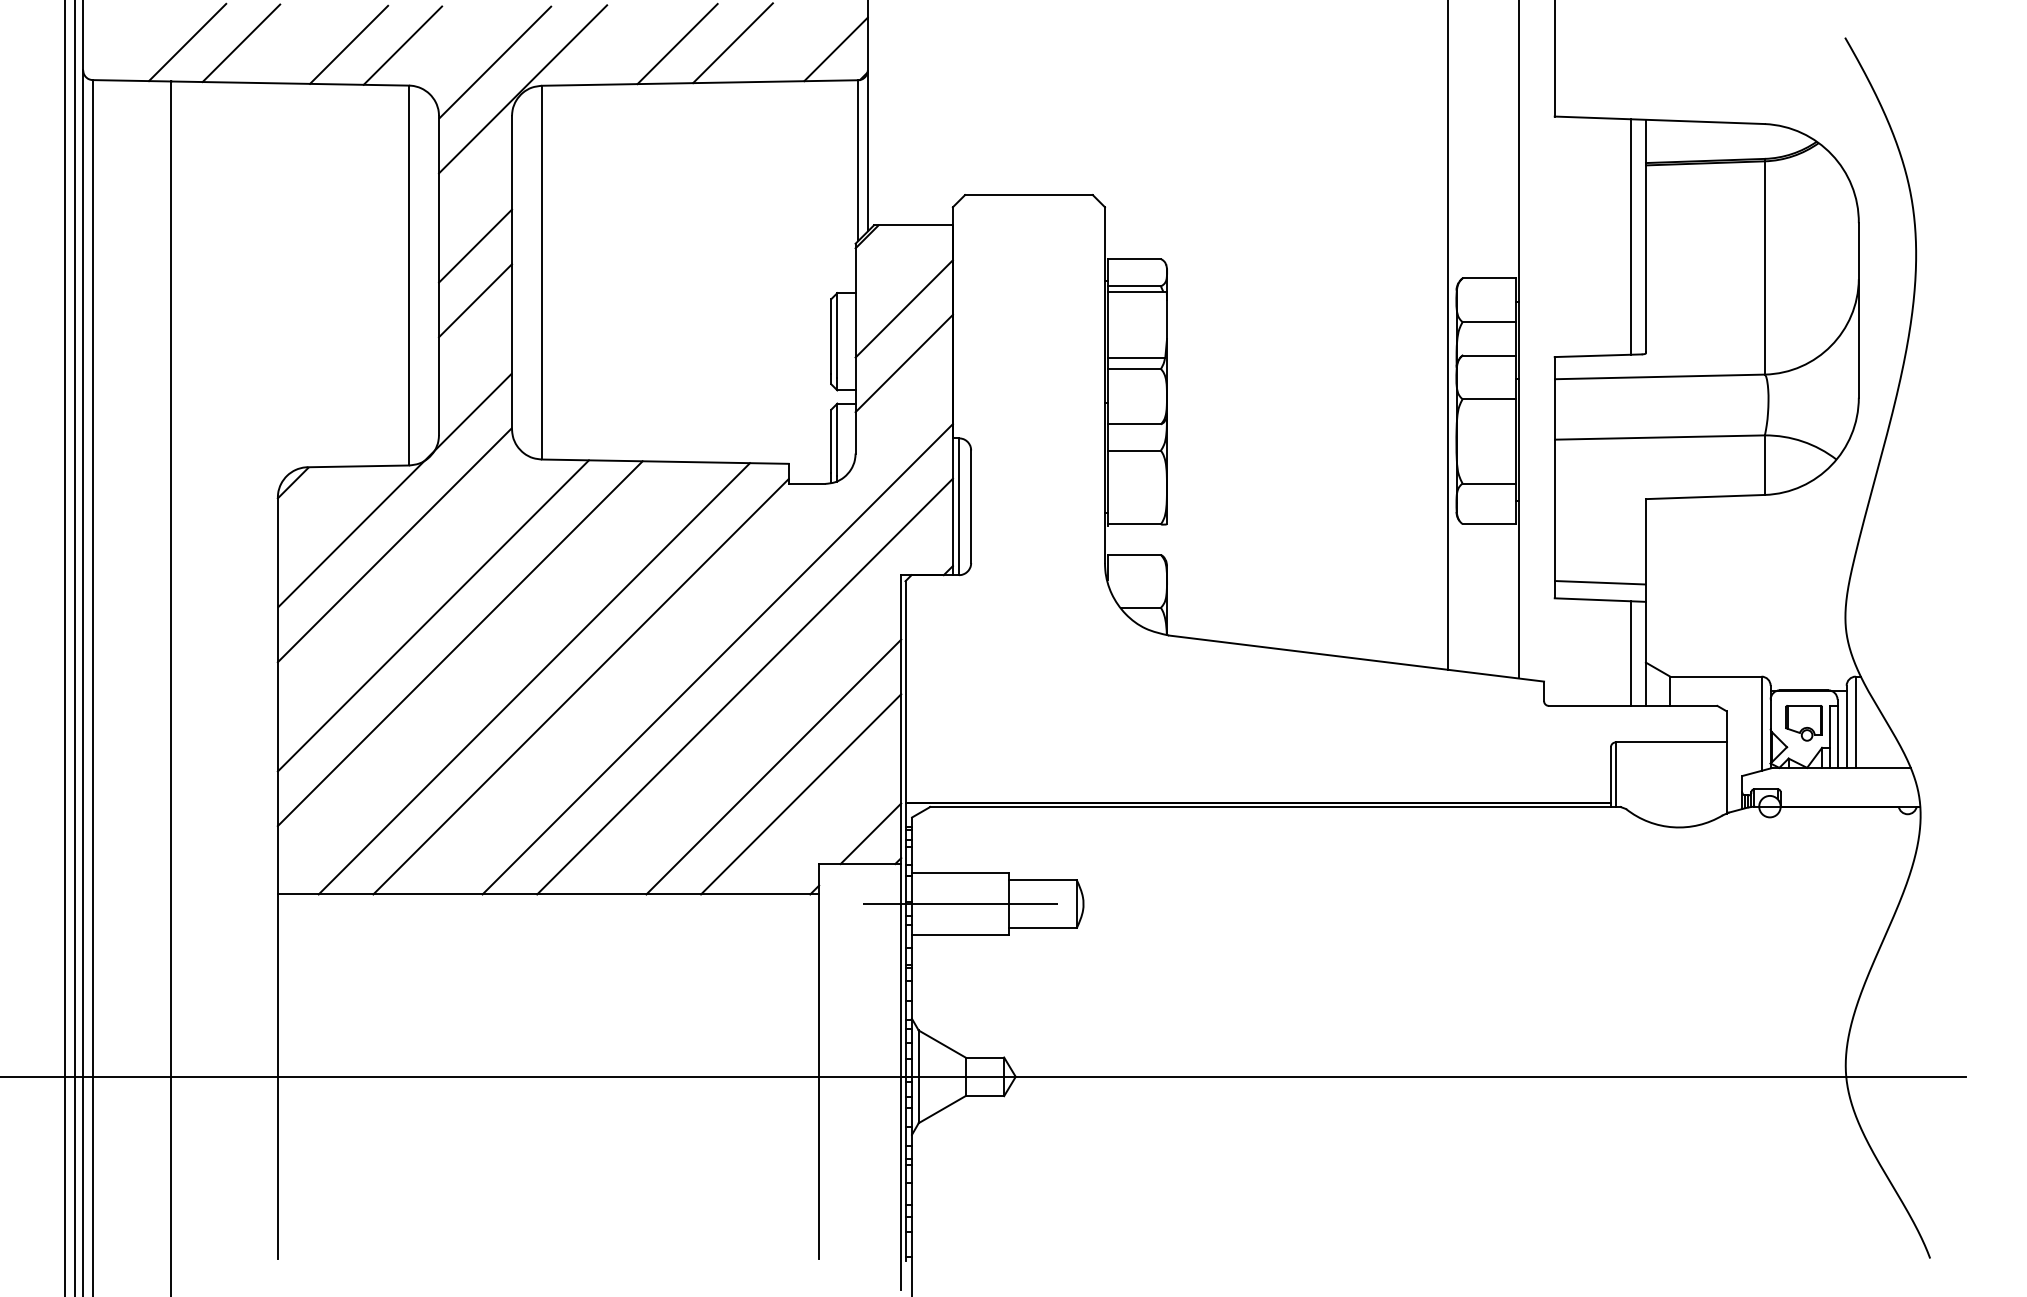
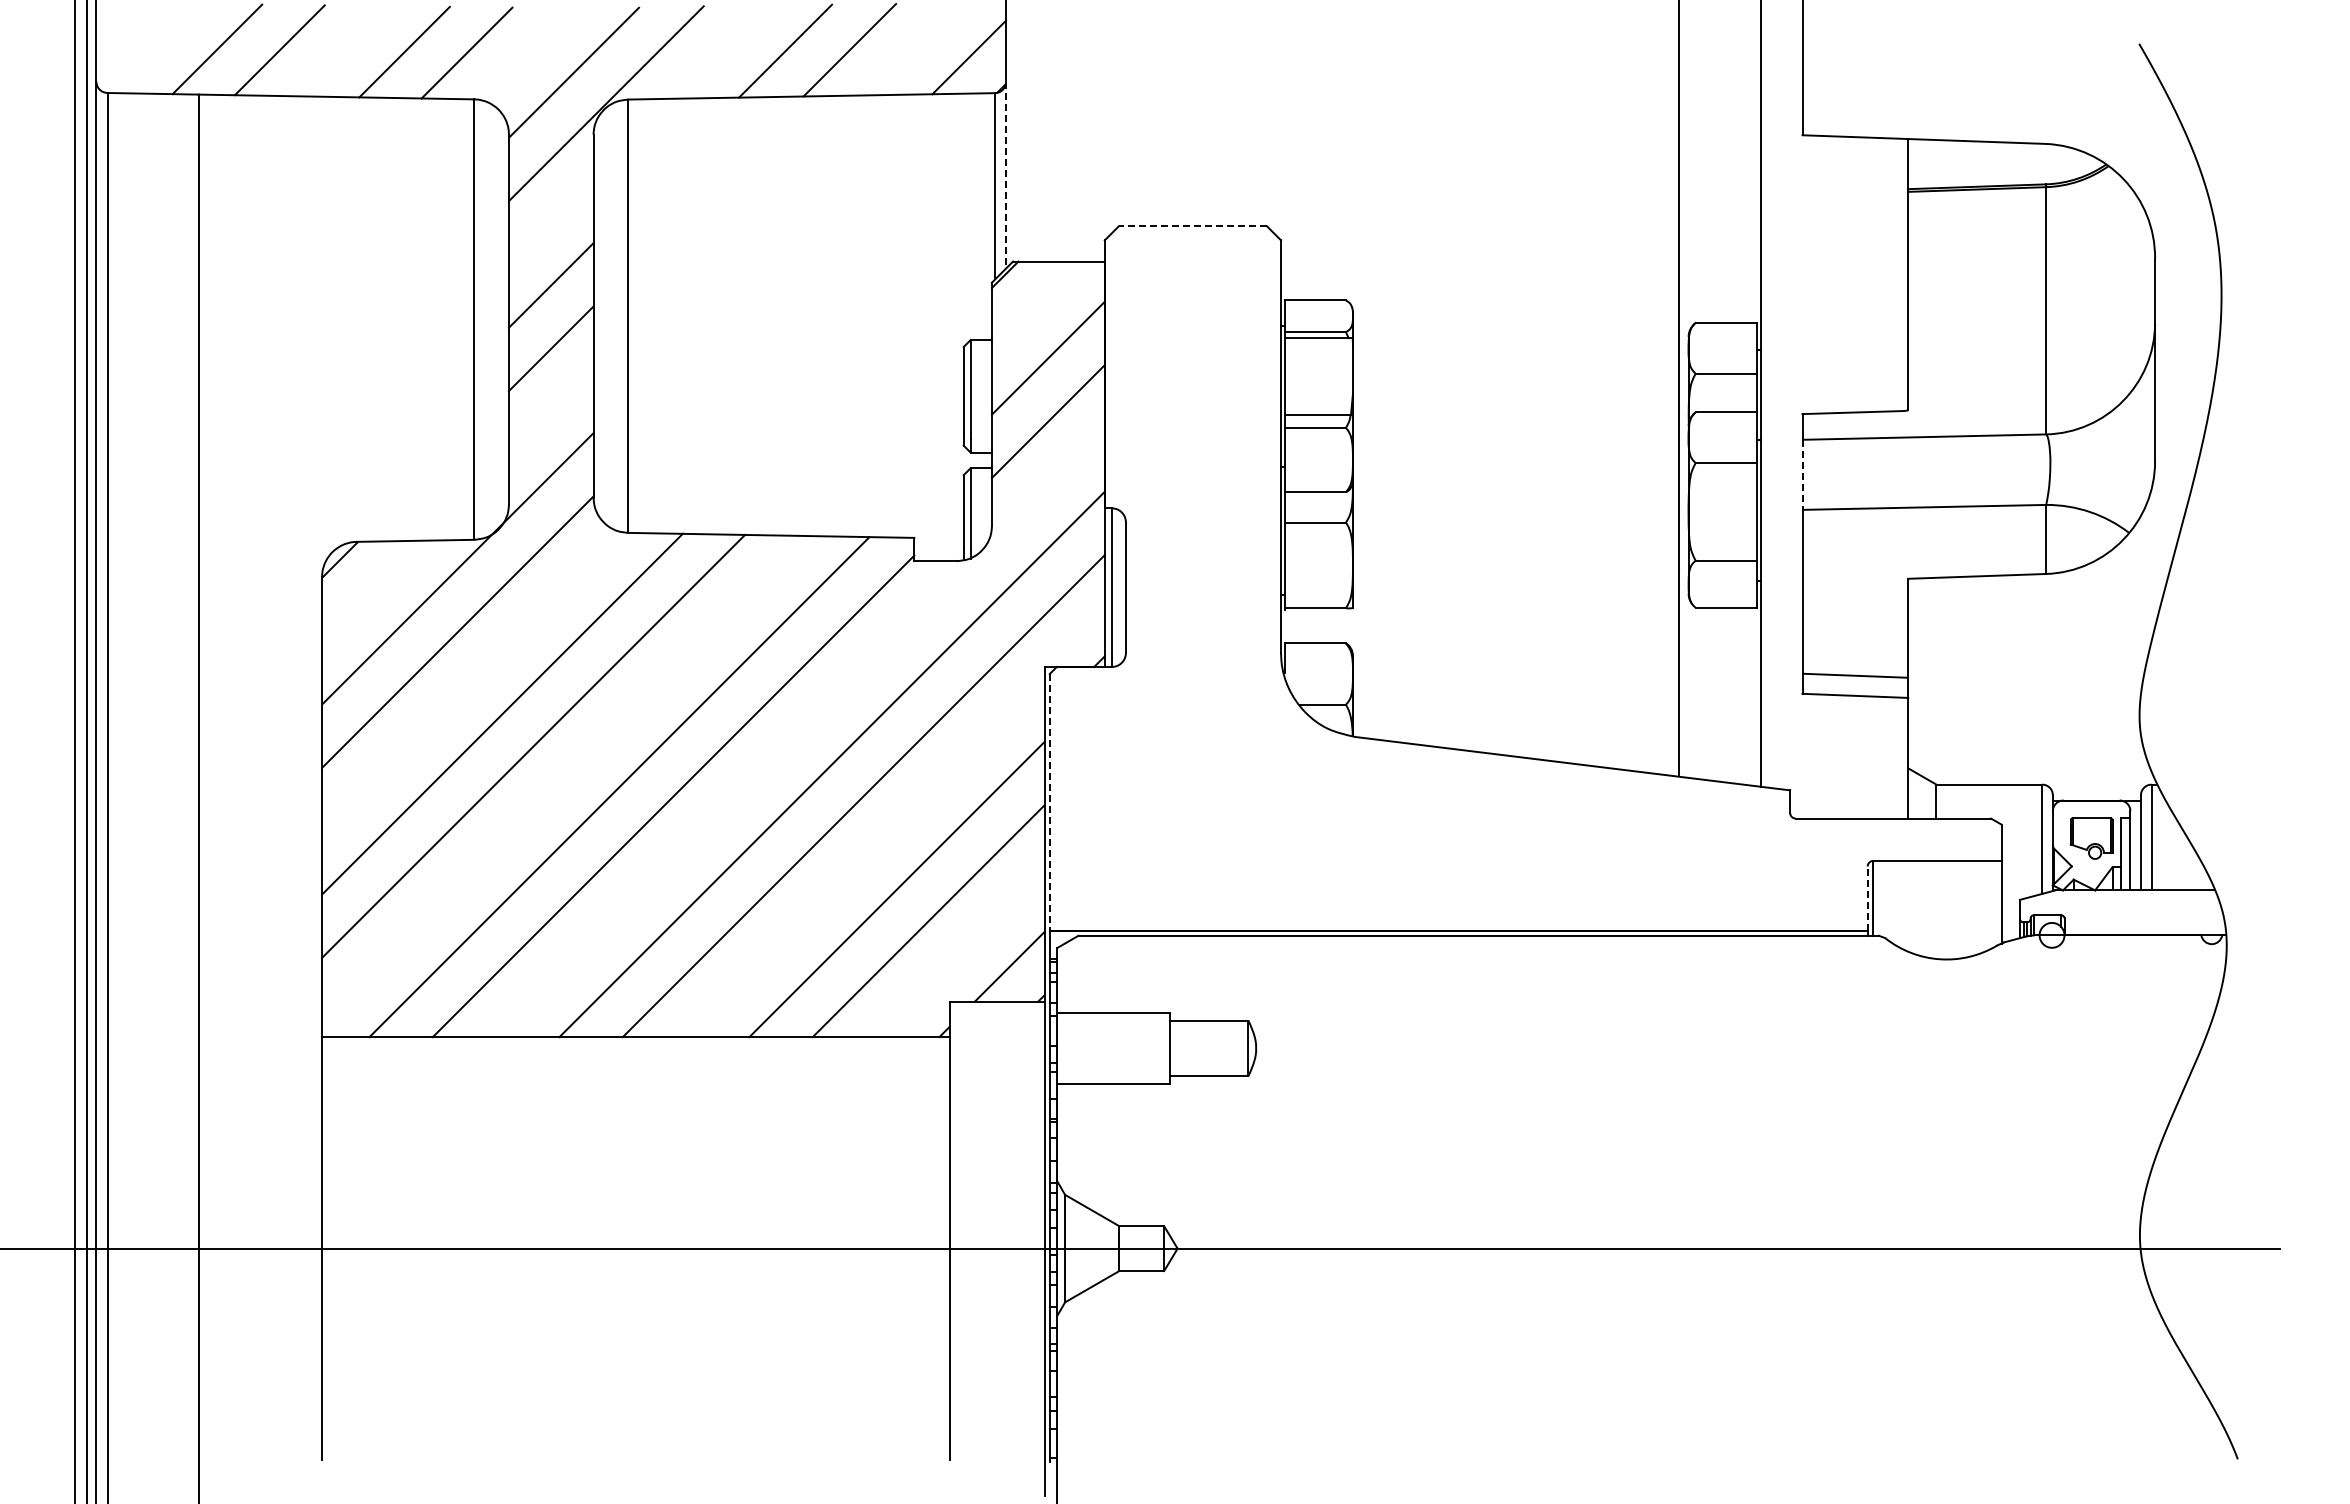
line: (868, 150) -> (1006, 174), solid -> dashed
line: (1028, 195) -> (1192, 226), solid -> dashed
line: (1630, 236) -> (1890, 274), removed
line: (1554, 410) -> (1802, 475), solid -> dashed
line: (1630, 653) -> (1890, 757), removed
line: (905, 692) -> (1049, 803), solid -> dashed
line: (1610, 774) -> (1867, 898), solid -> dashed
line: (960, 904) -> (1113, 1048), removed

